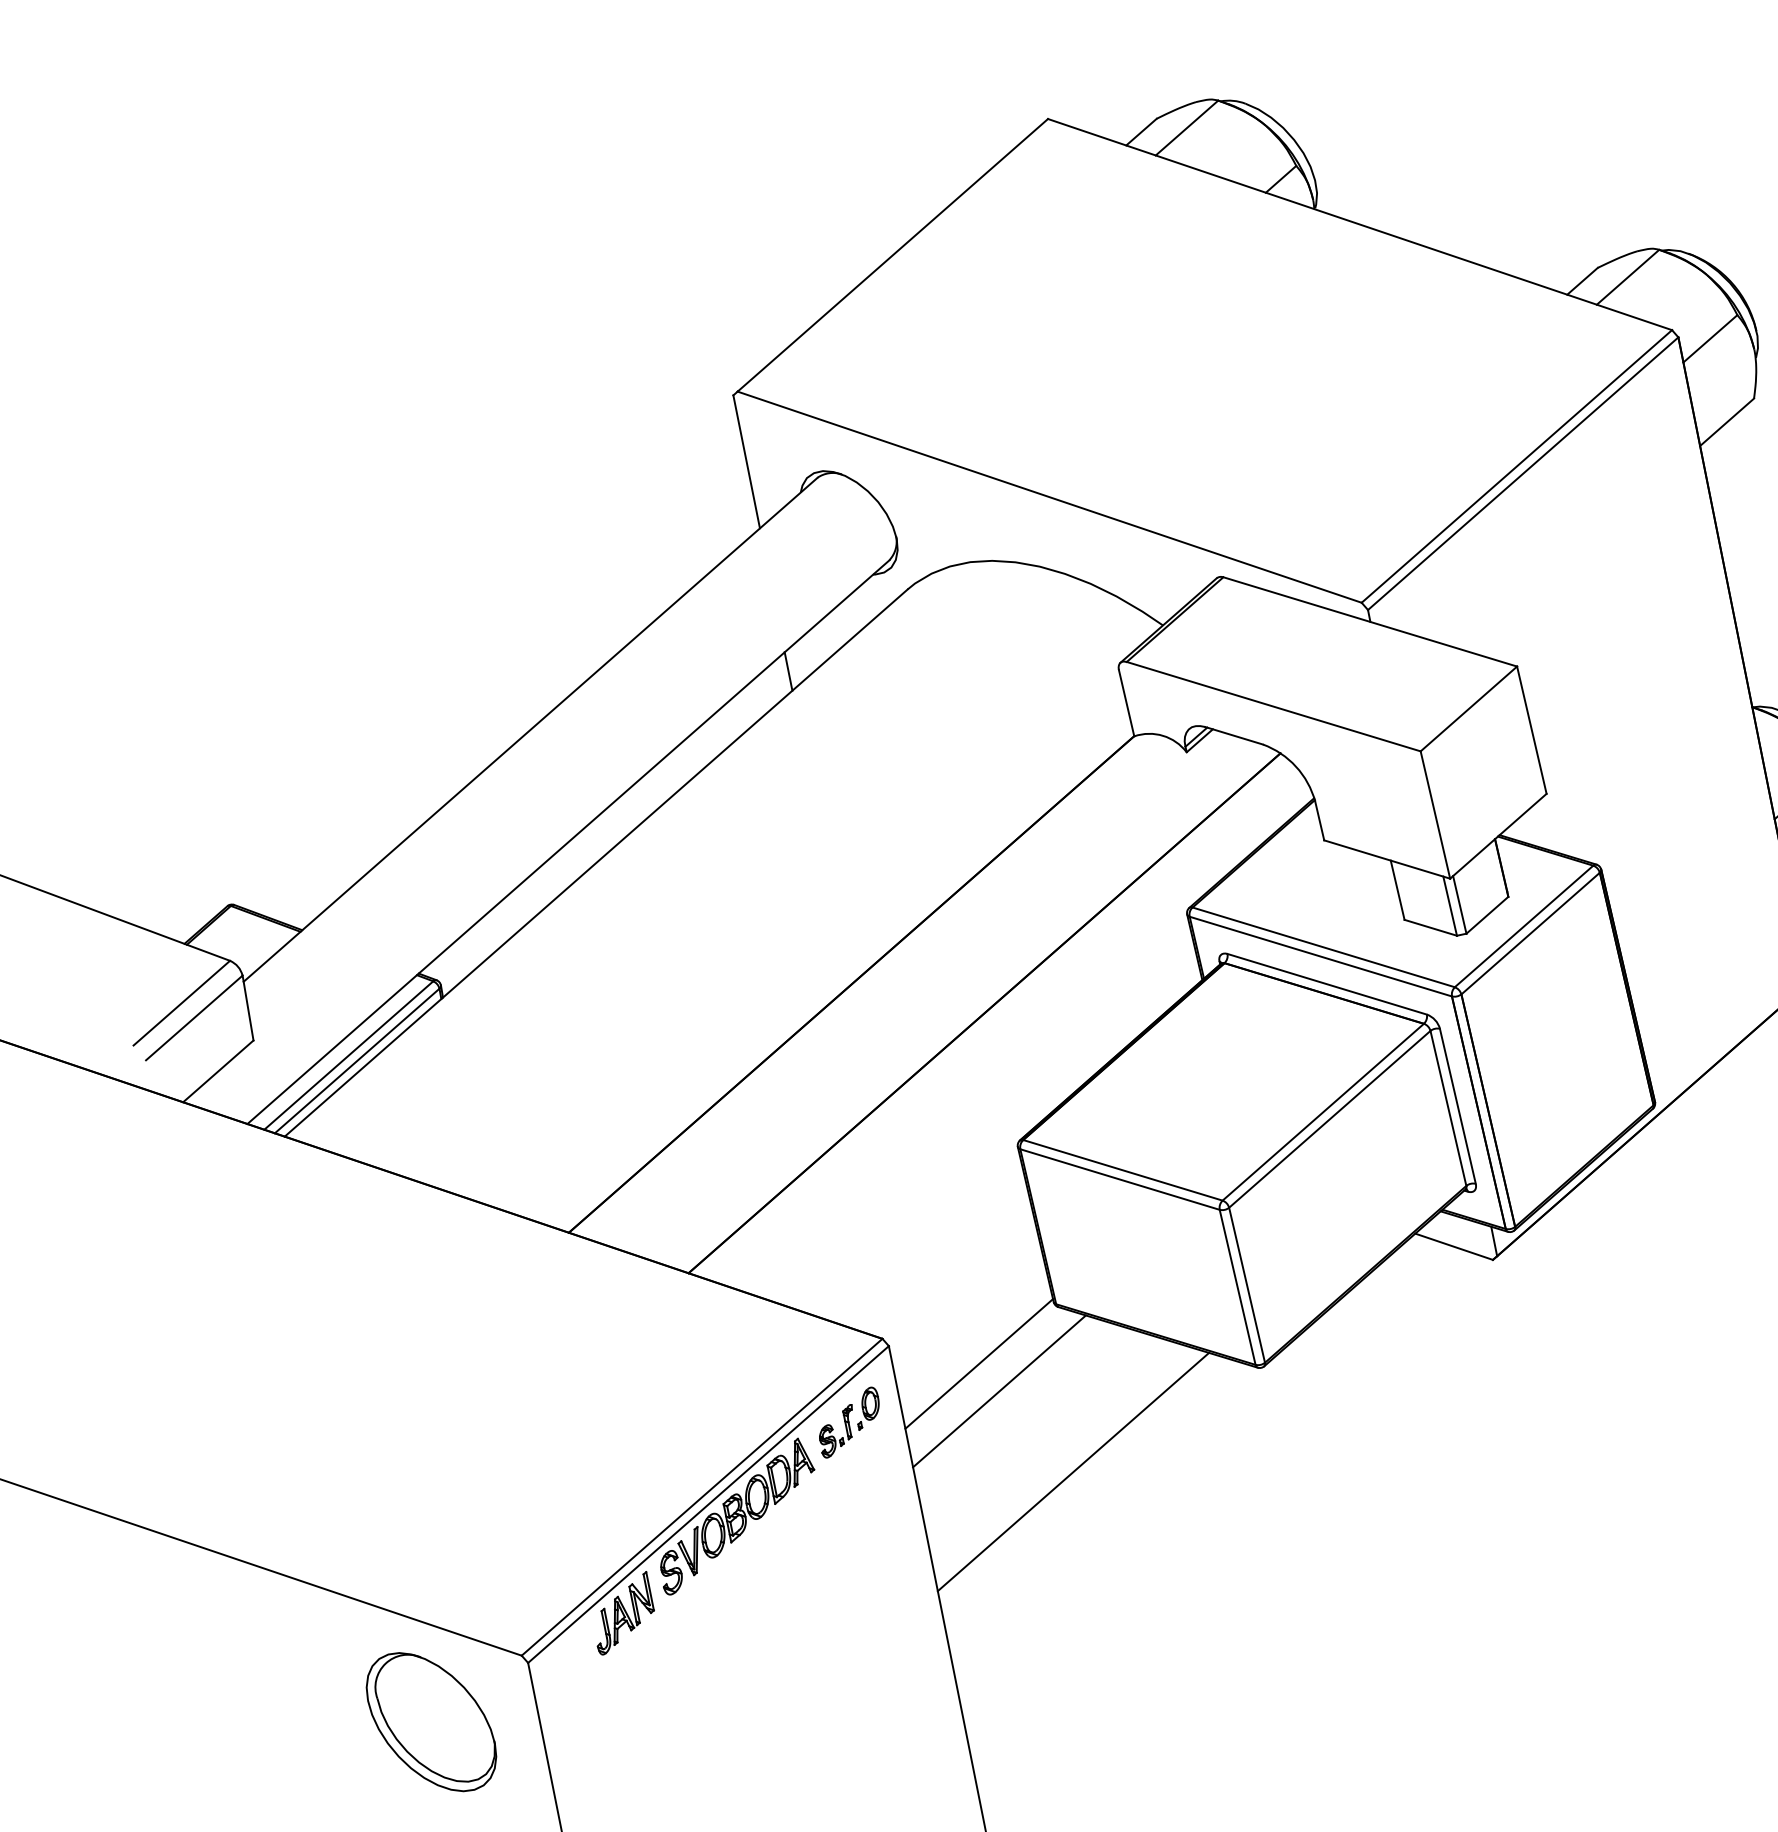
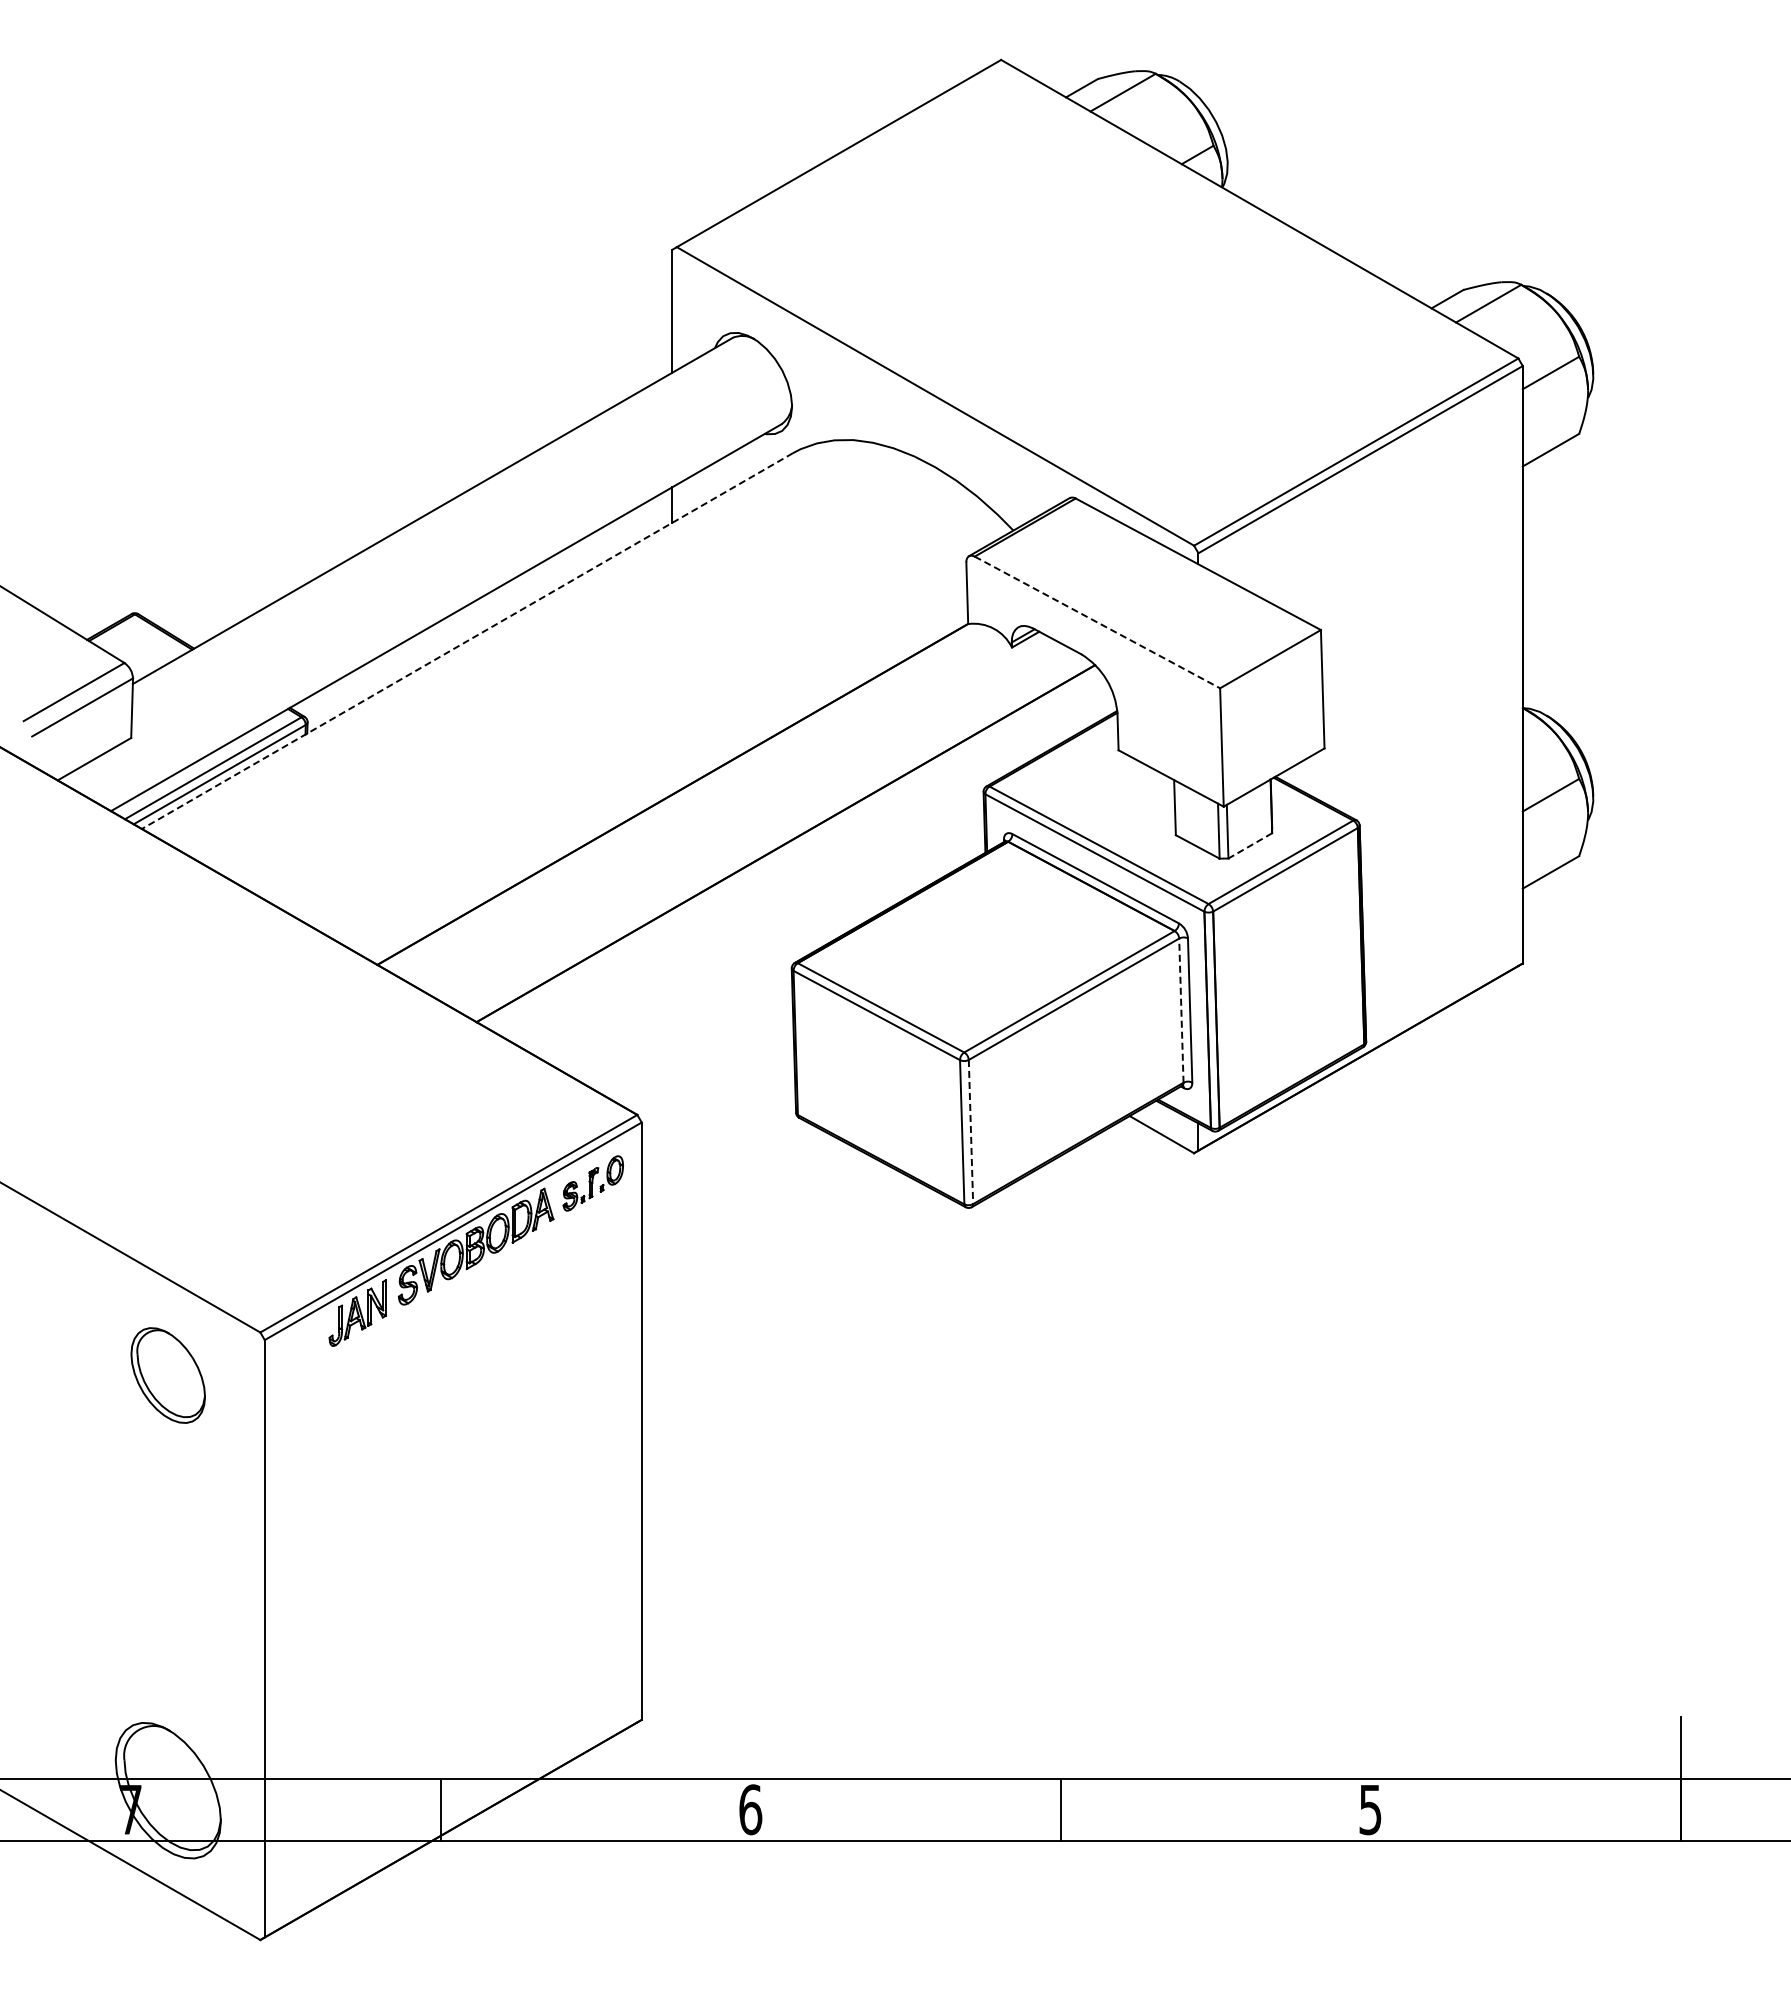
line: (1273, 706) -> (1097, 622), solid -> dashed
line: (596, 863) -> (467, 641), solid -> dashed
line: (1486, 916) -> (1249, 846), solid -> dashed
line: (1448, 1108) -> (1181, 1010), solid -> dashed
line: (1247, 1285) -> (971, 1132), solid -> dashed
line: (978, 1363) -> (718, 1153), removed
line: (998, 1391) -> (731, 1182), removed
line: (1073, 1472) -> (783, 1267), removed
part: (430, 1722) -> (167, 1375), size x0.7

